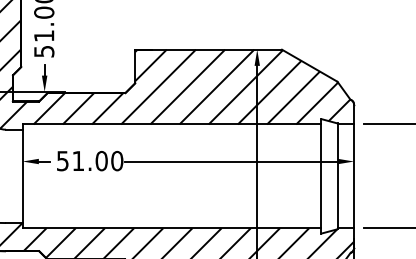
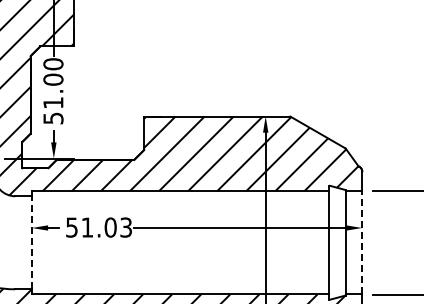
text: (117, 161) -> (126, 227), 51.00 -> 51.03
line: (22, 176) -> (31, 242), solid -> dashed
line: (354, 176) -> (362, 242), solid -> dashed

